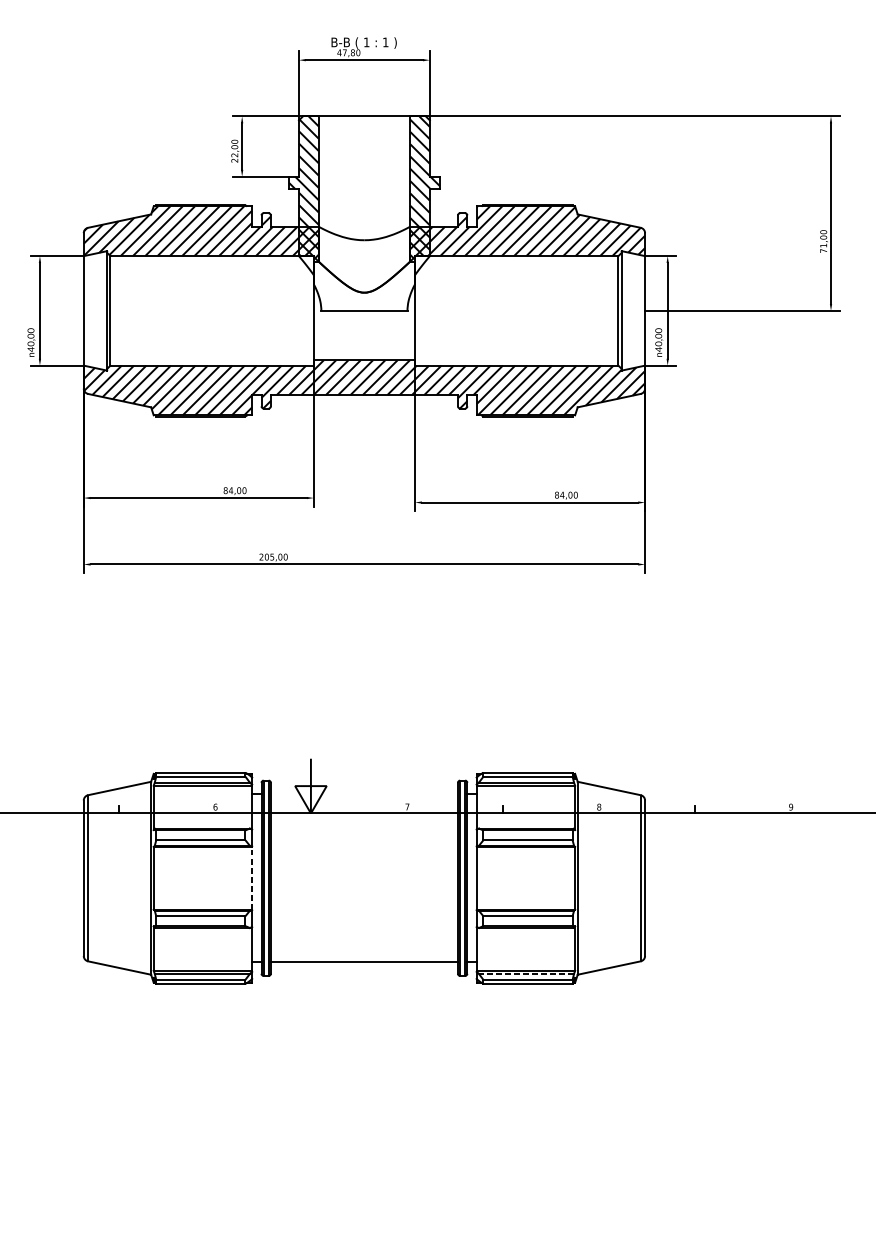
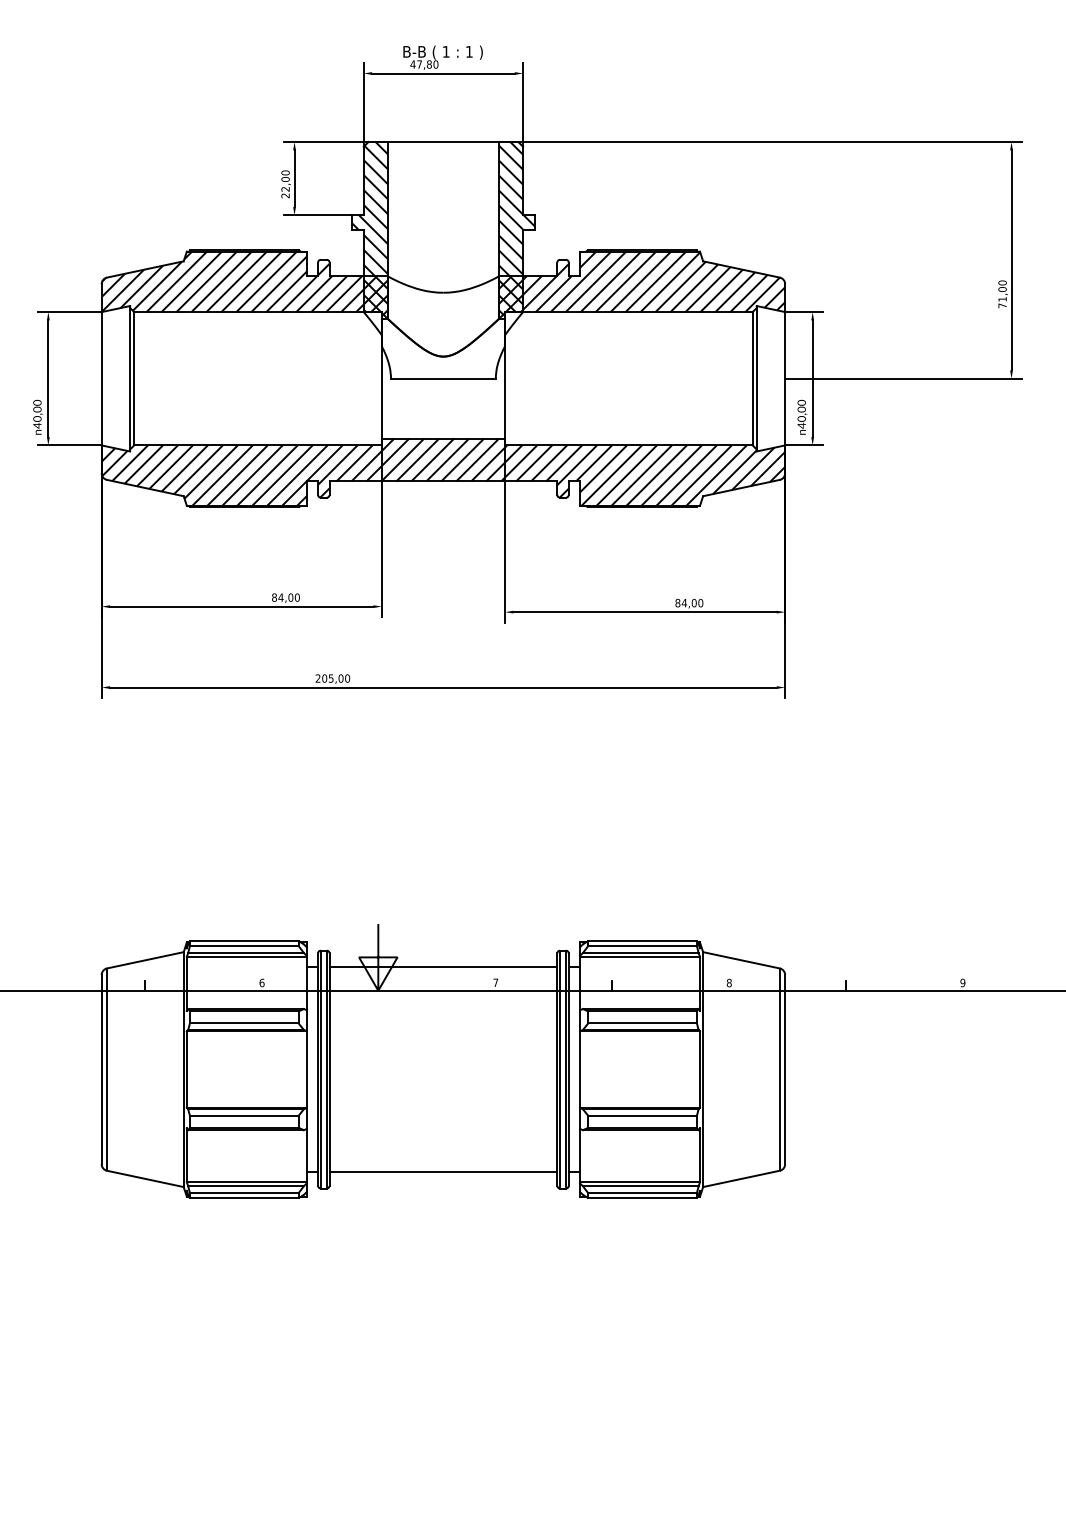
line: (364, 794) -> (443, 967), added
line: (251, 878) -> (306, 1069), dashed -> solid
line: (526, 974) -> (640, 1186), dashed -> solid

